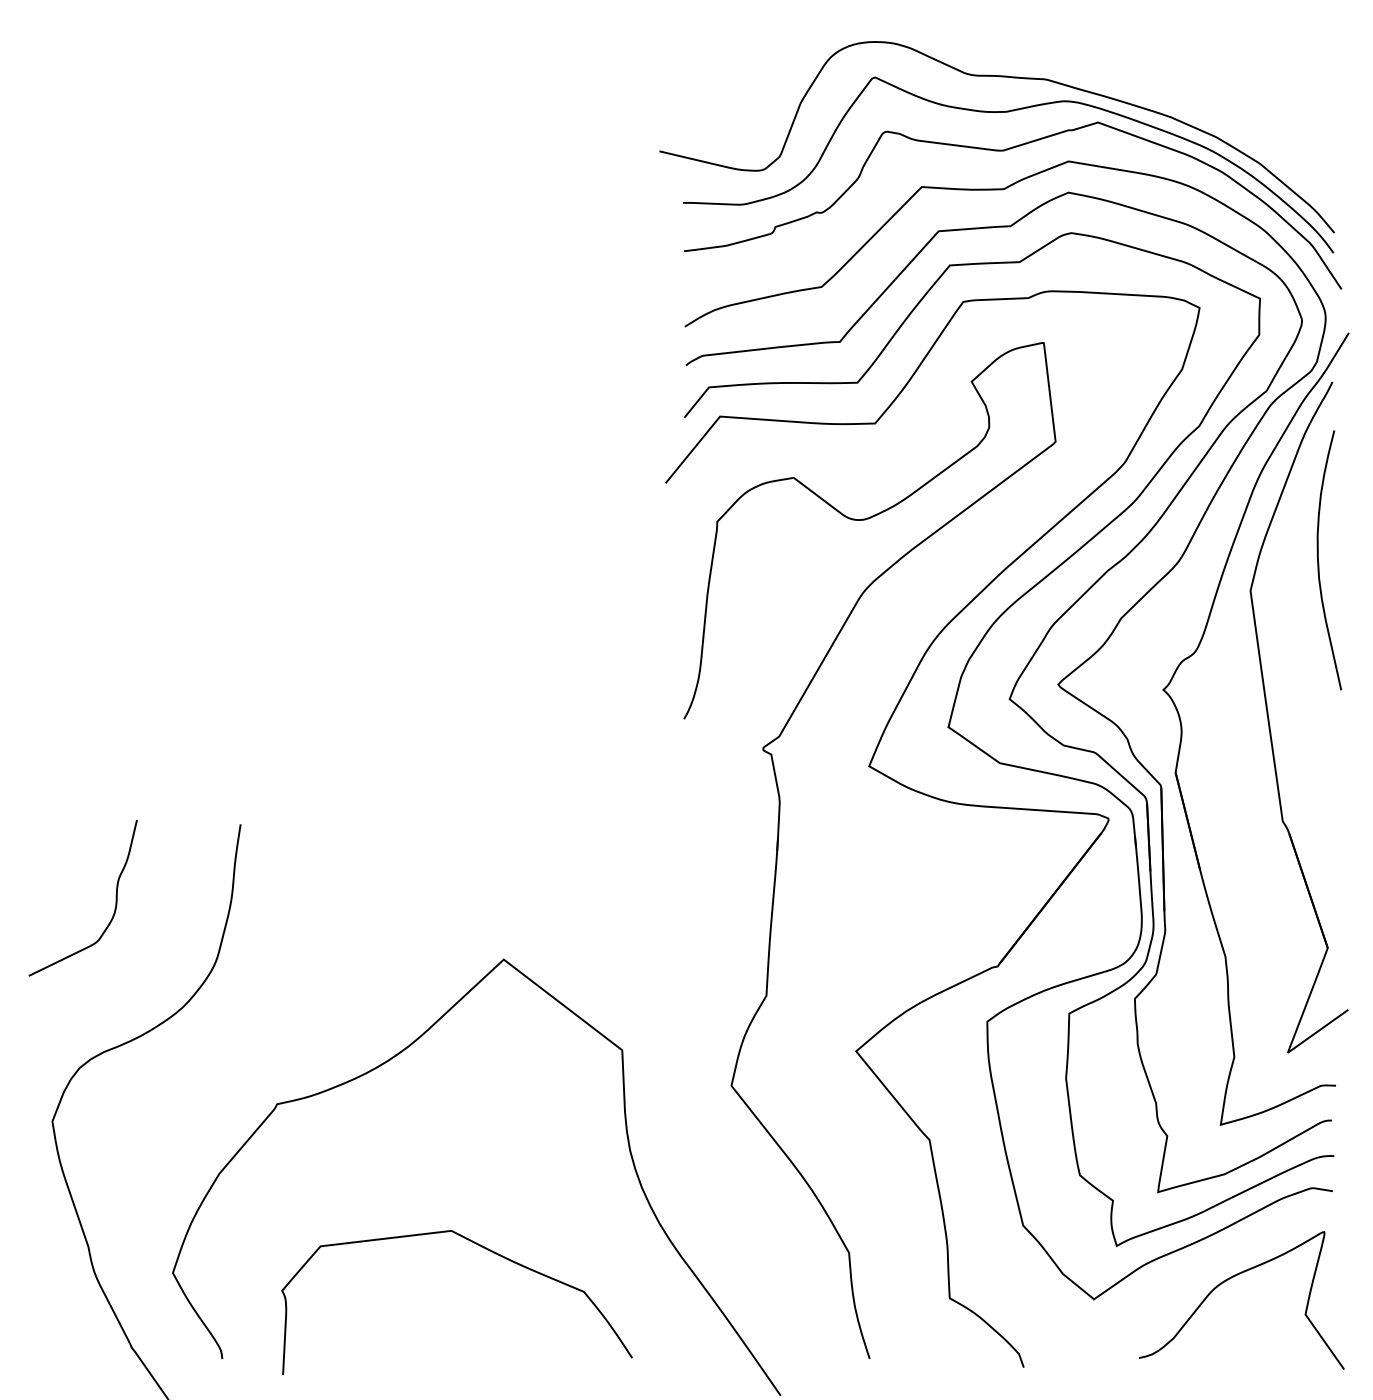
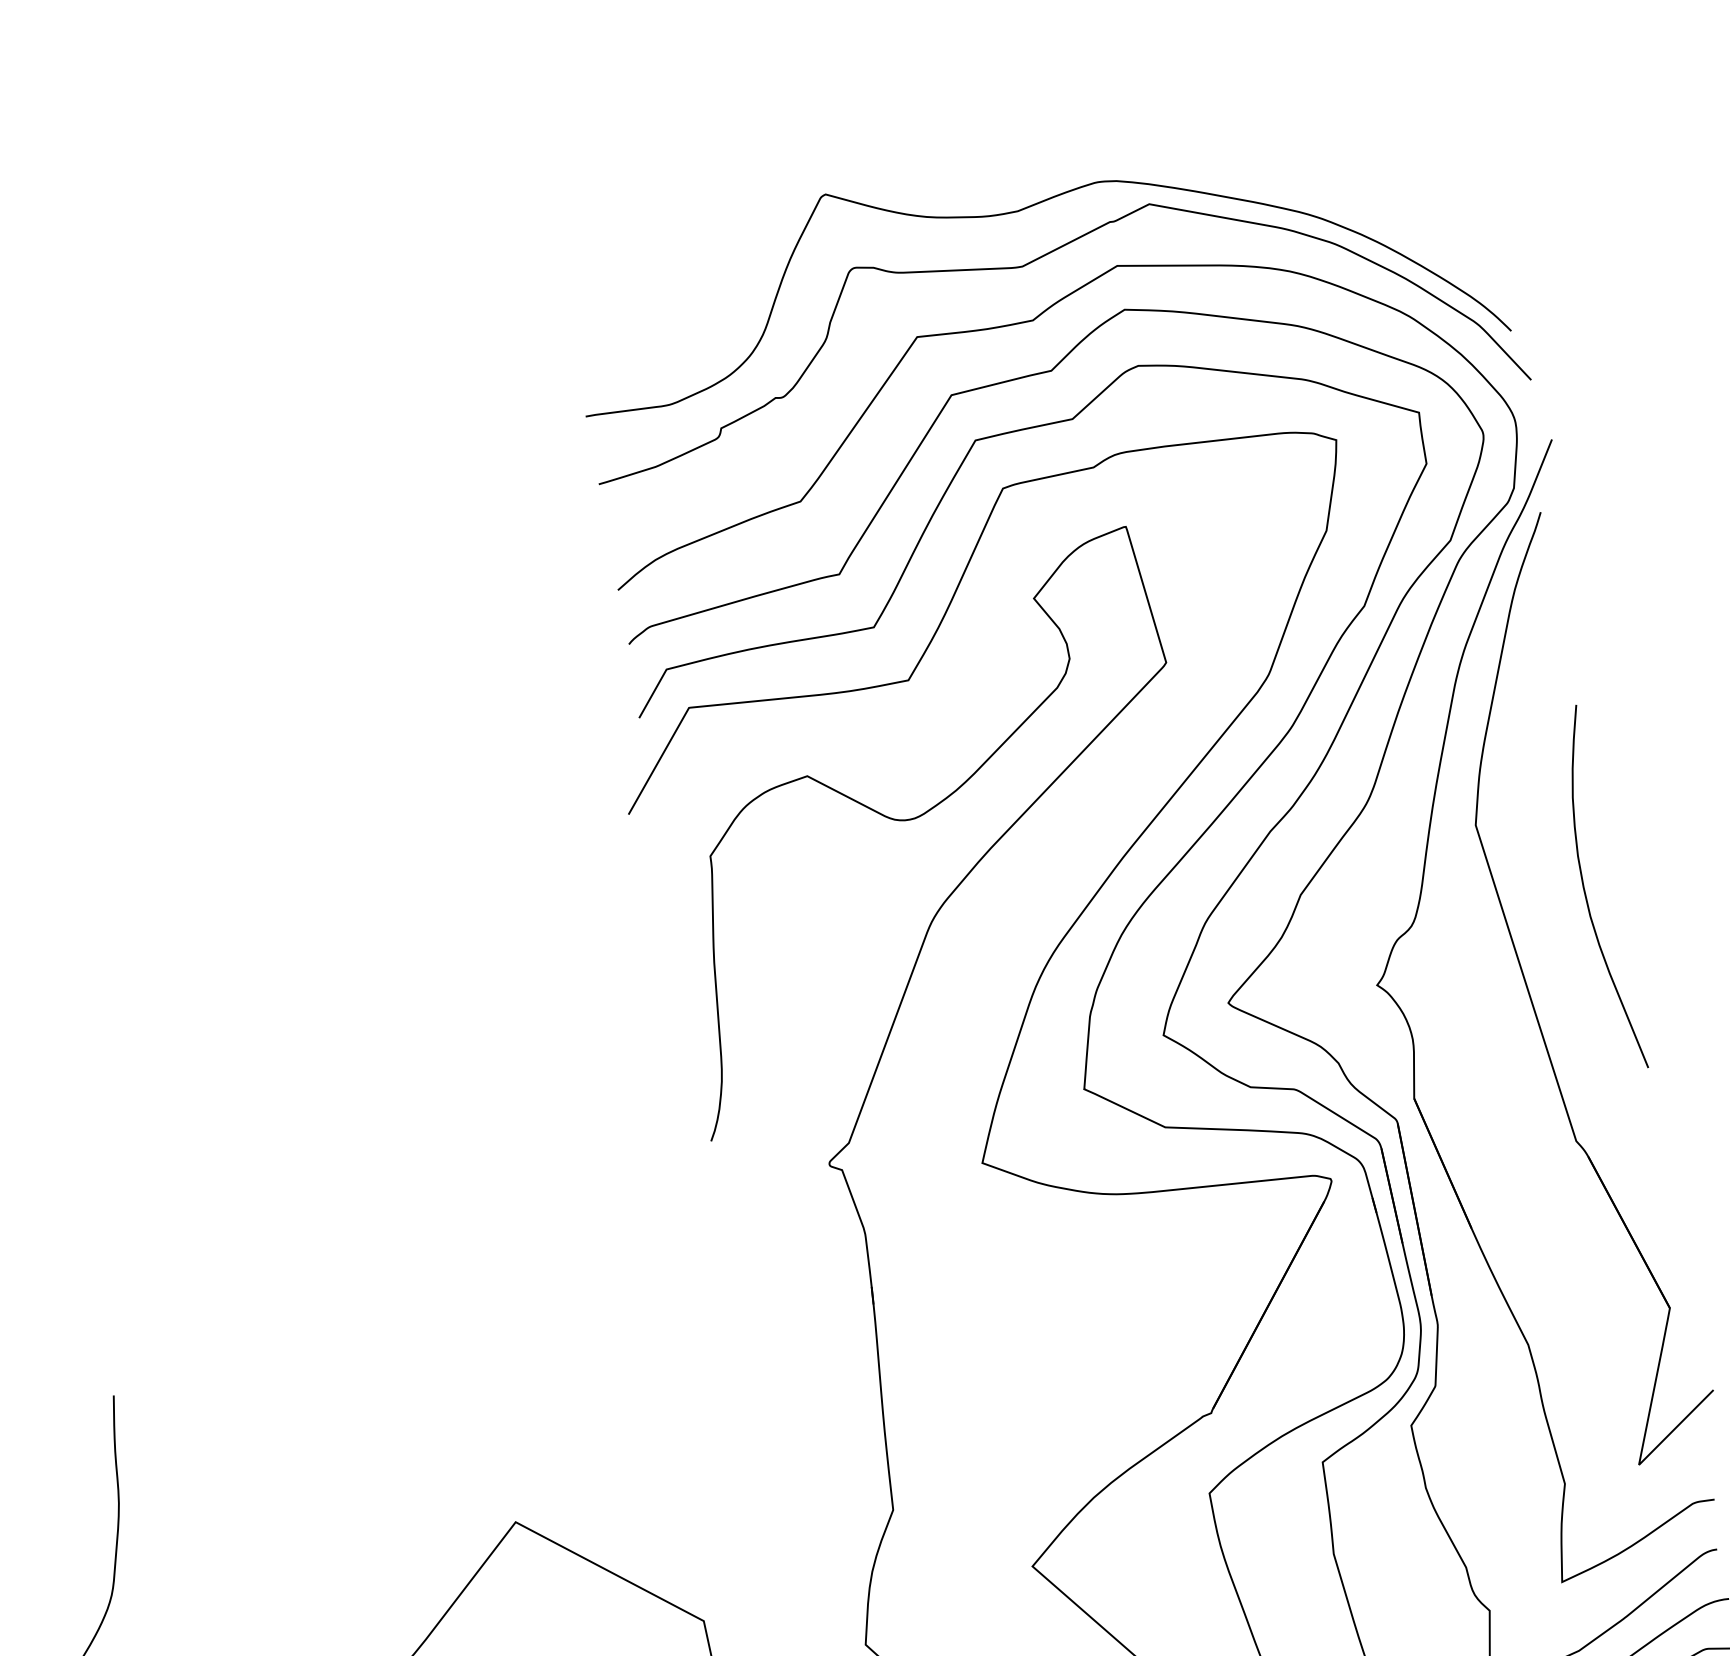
curve: (999, 77) -> (1000, 164), removed
curve: (1319, 562) -> (1587, 893), moved

